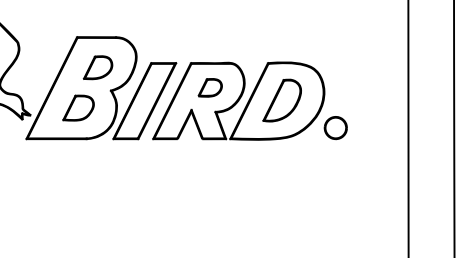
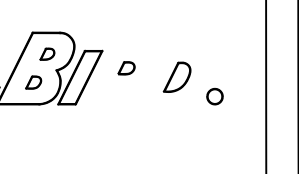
part: (97, 67) -> (47, 53), size x0.7
part: (238, 100) -> (146, 77), removed
part: (78, 107) -> (33, 82), size x0.7

